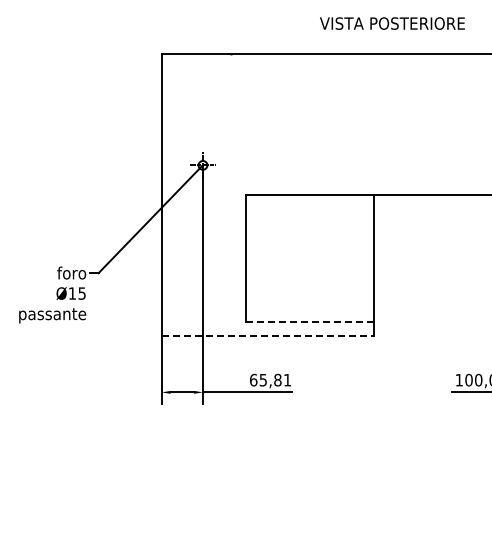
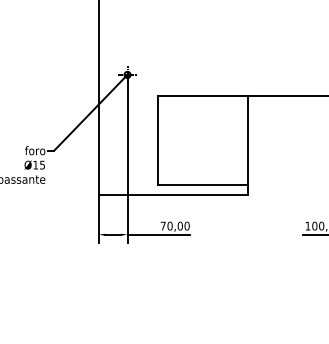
line: (310, 321) -> (203, 184), dashed -> solid
line: (267, 335) -> (173, 194), dashed -> solid
text: (270, 379) -> (175, 225), 65,81 -> 70,00

